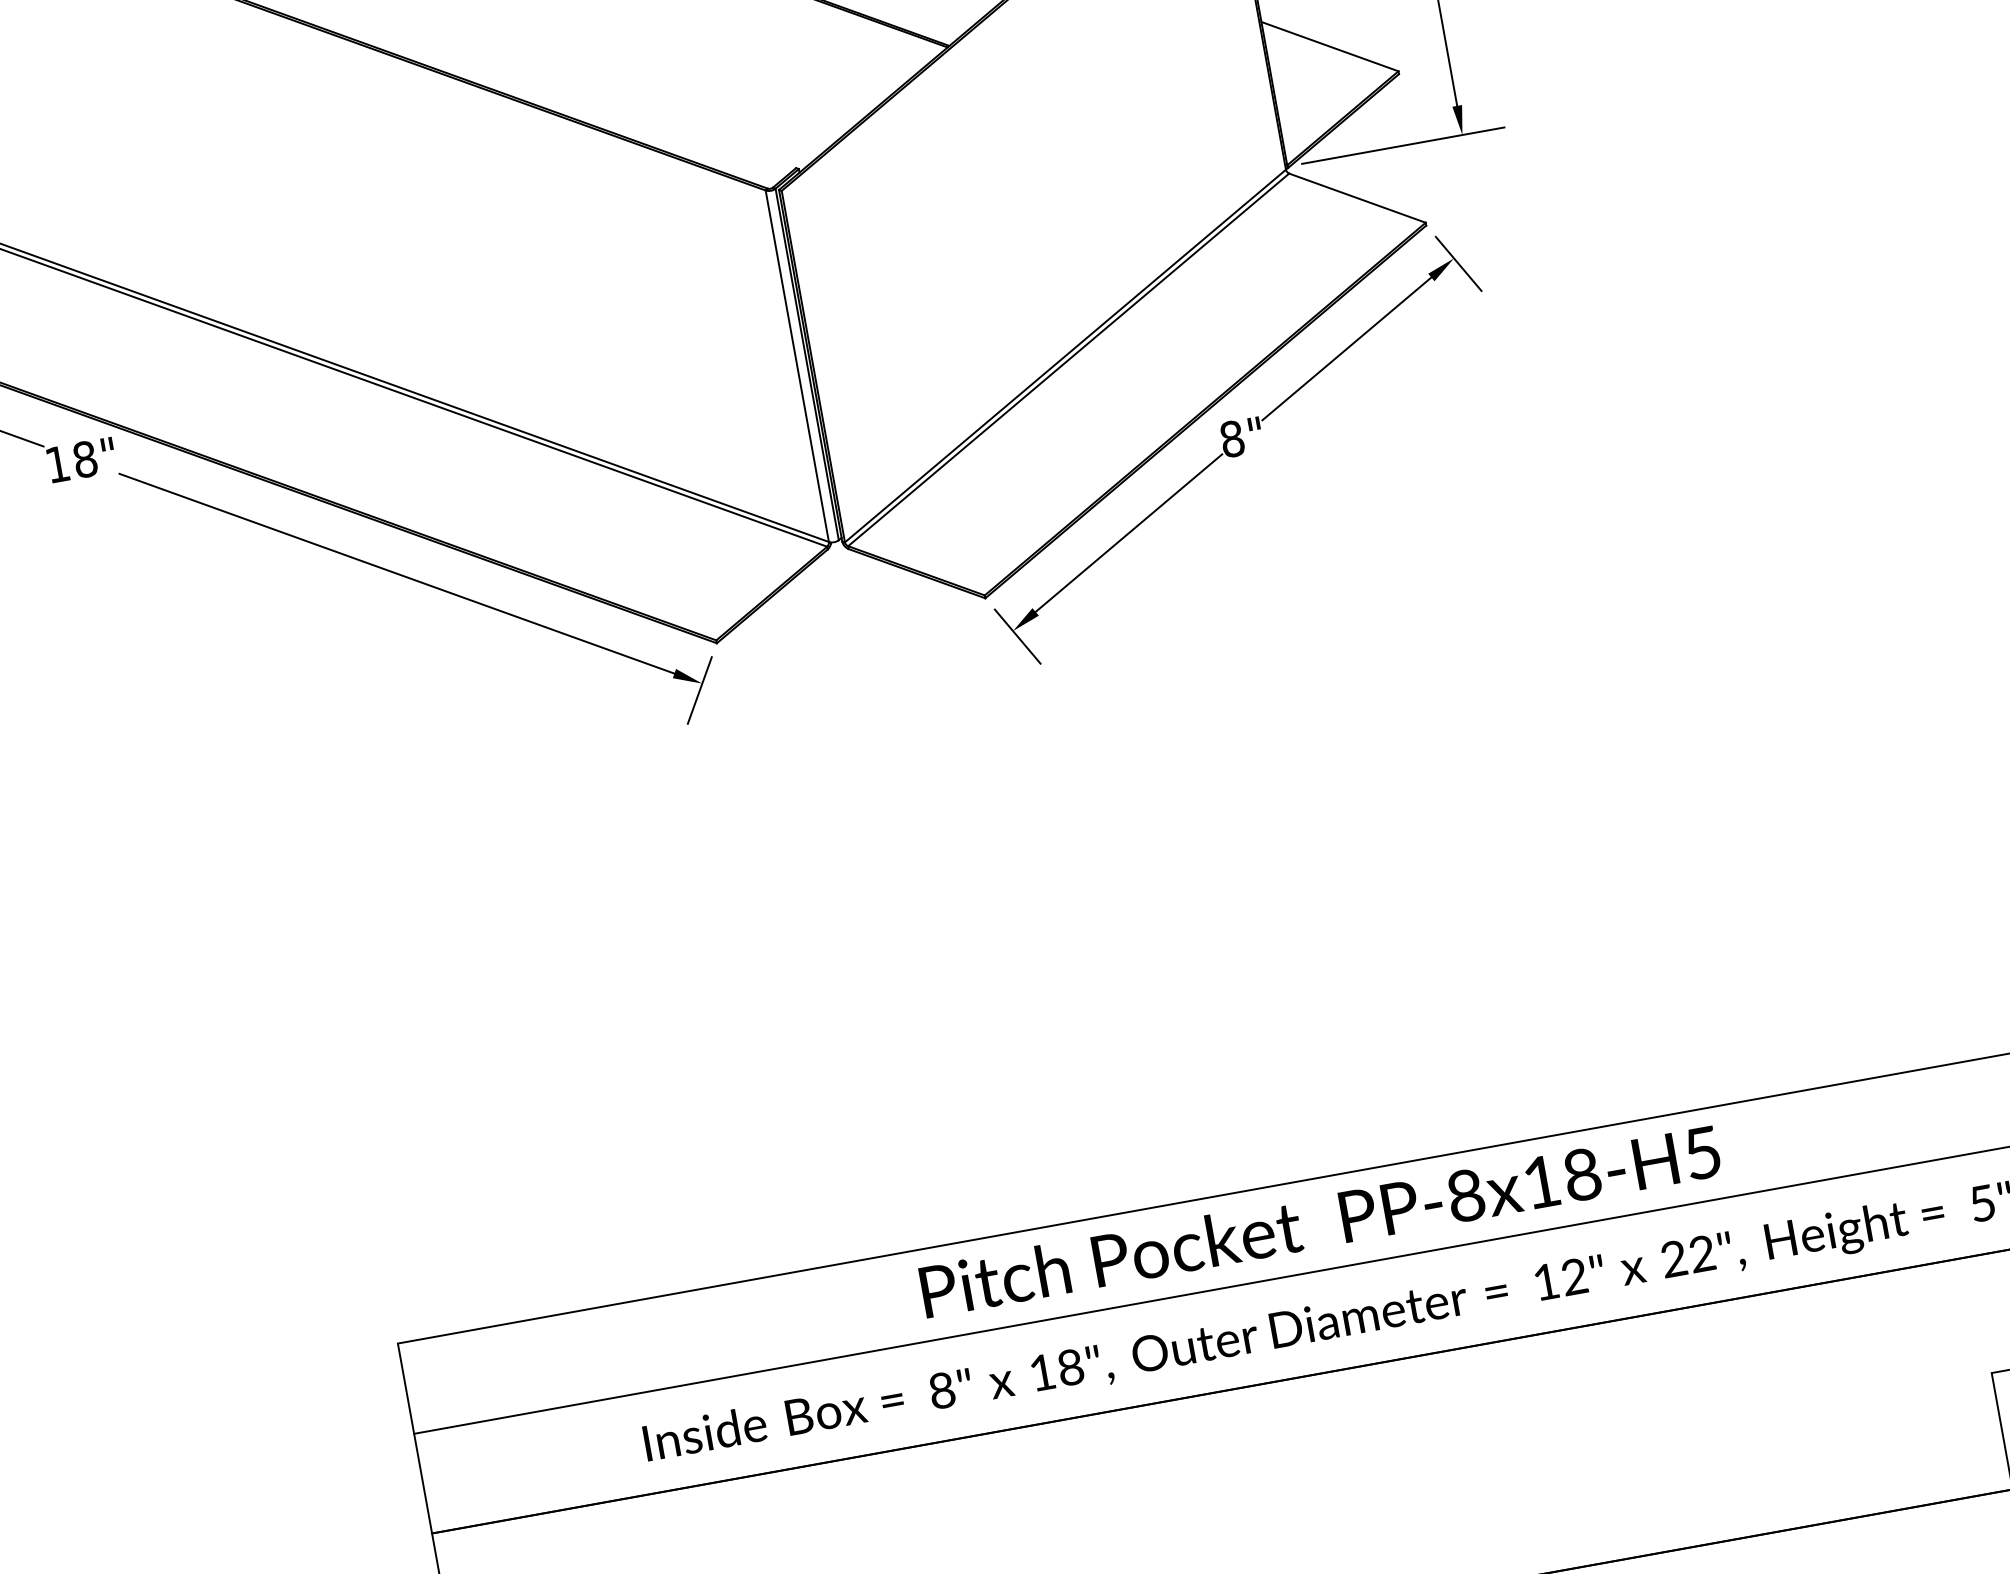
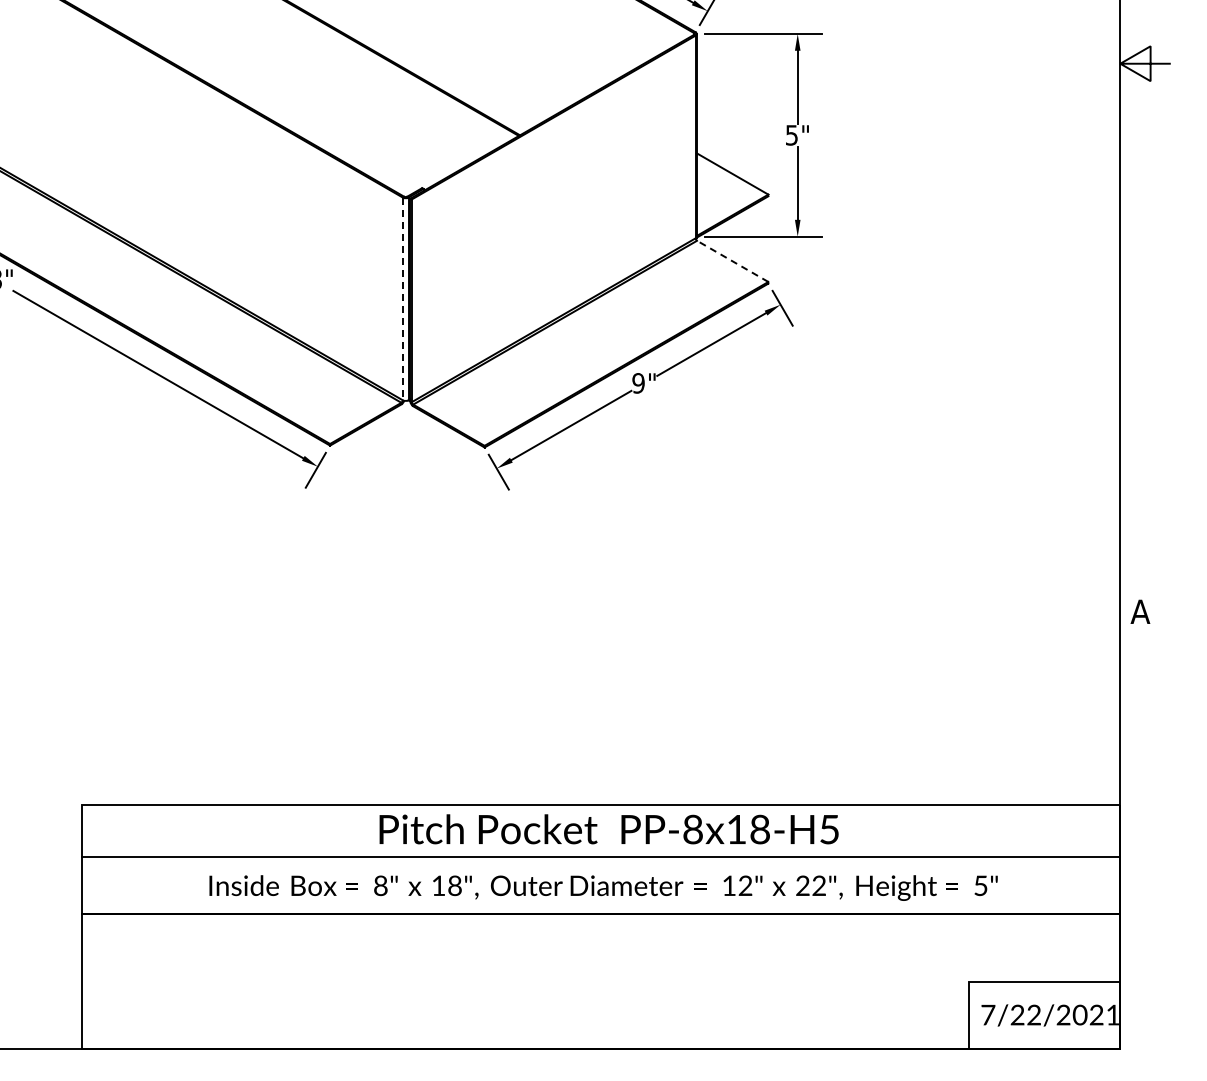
line: (1357, 198) -> (732, 261), solid -> dashed
line: (796, 367) -> (402, 299), solid -> dashed
text: (1232, 439) -> (638, 383), 8" -> 9"

